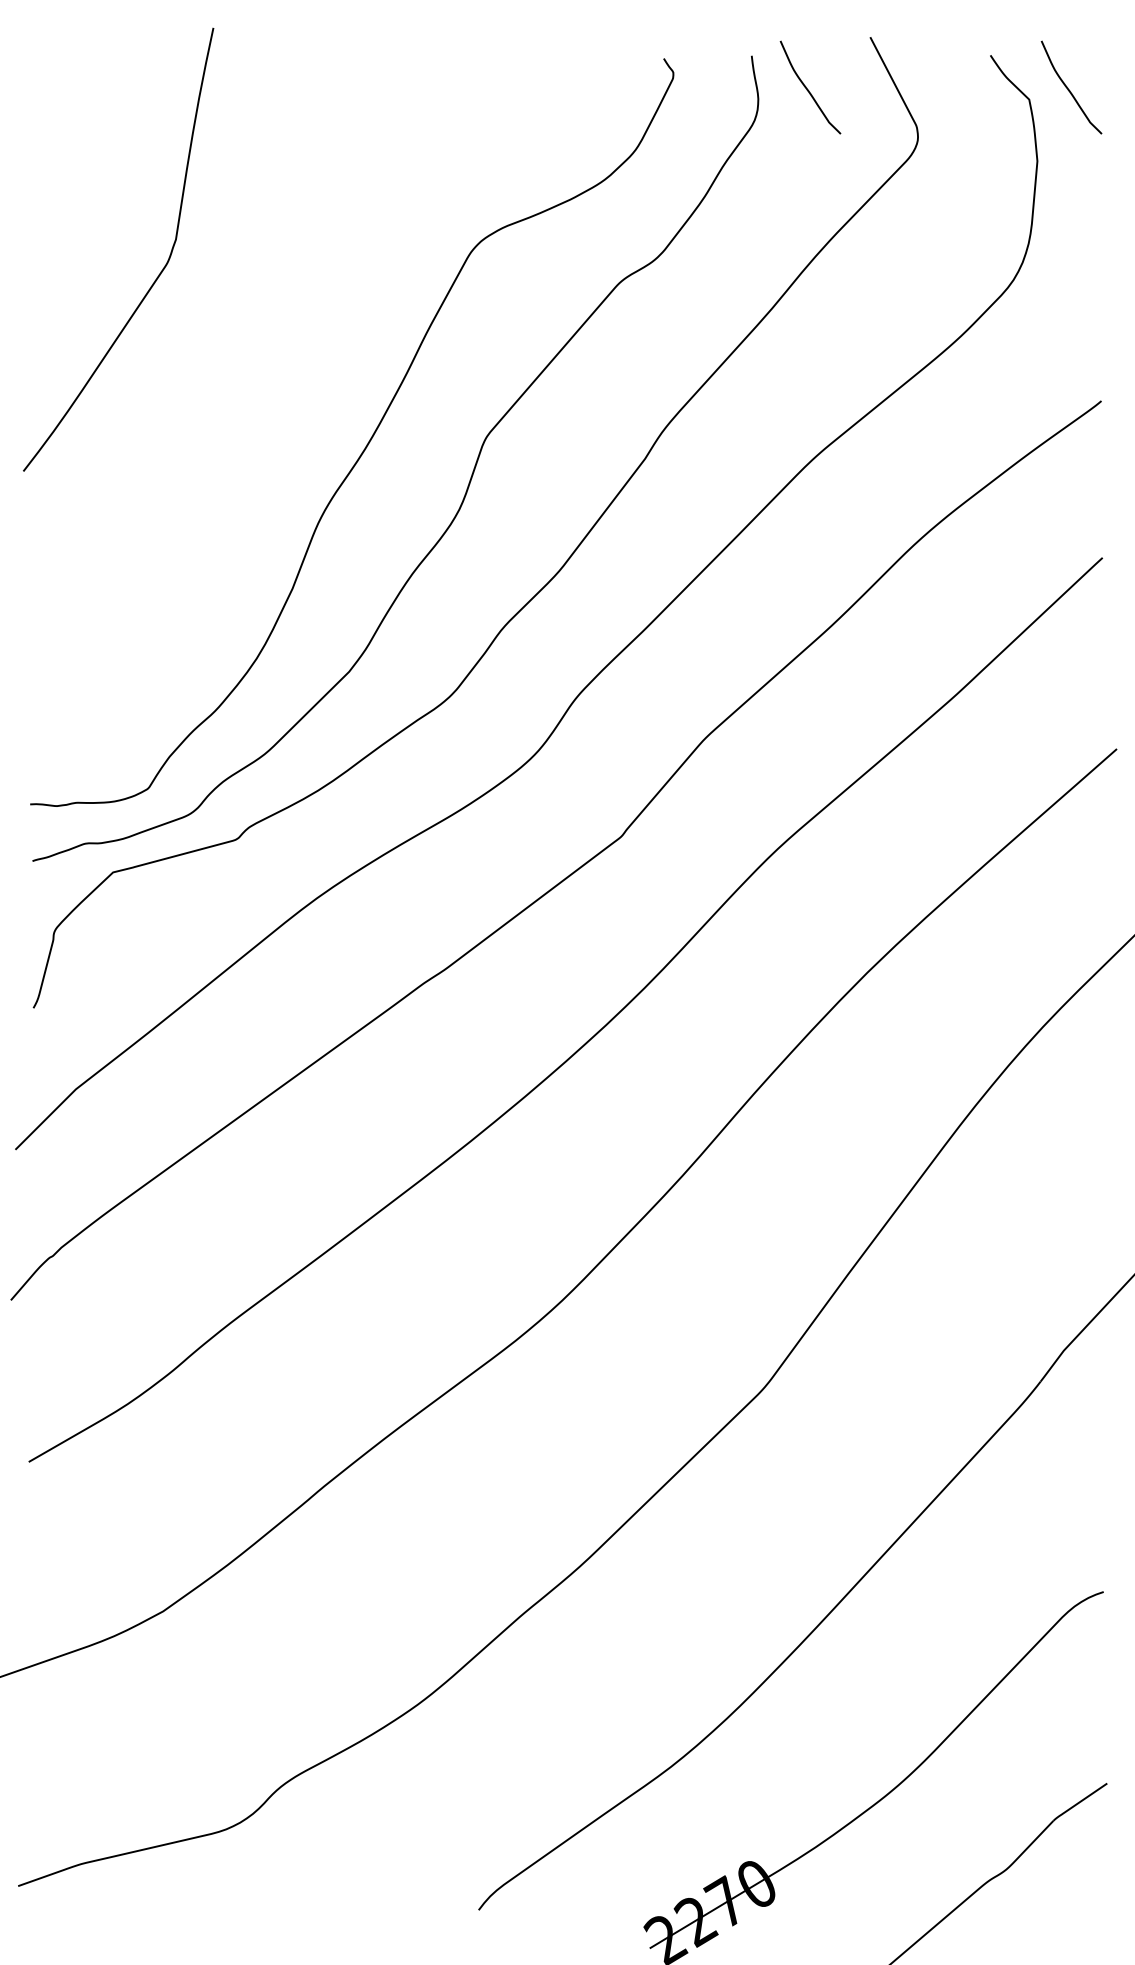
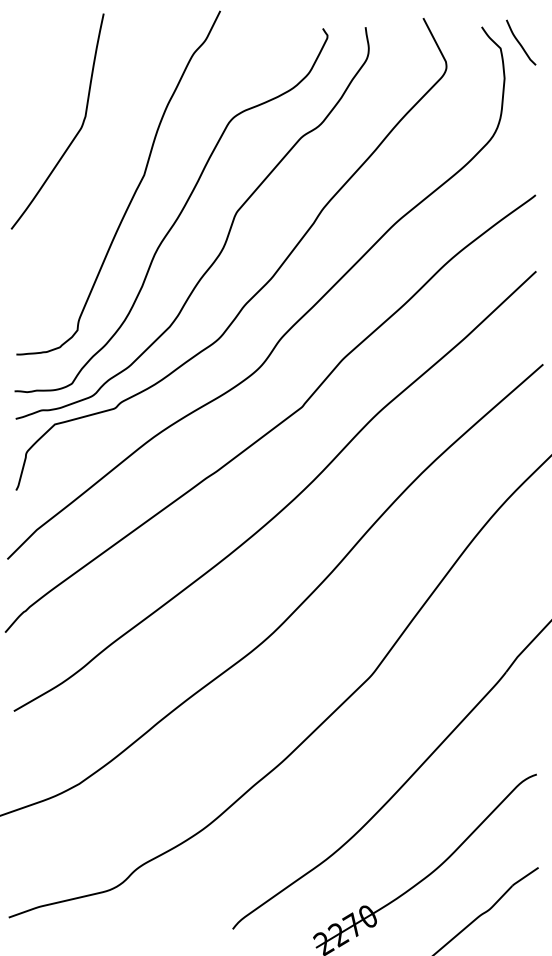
curve: (809, 87) -> (393, 42), removed
curve: (276, 393) -> (134, 191), added

